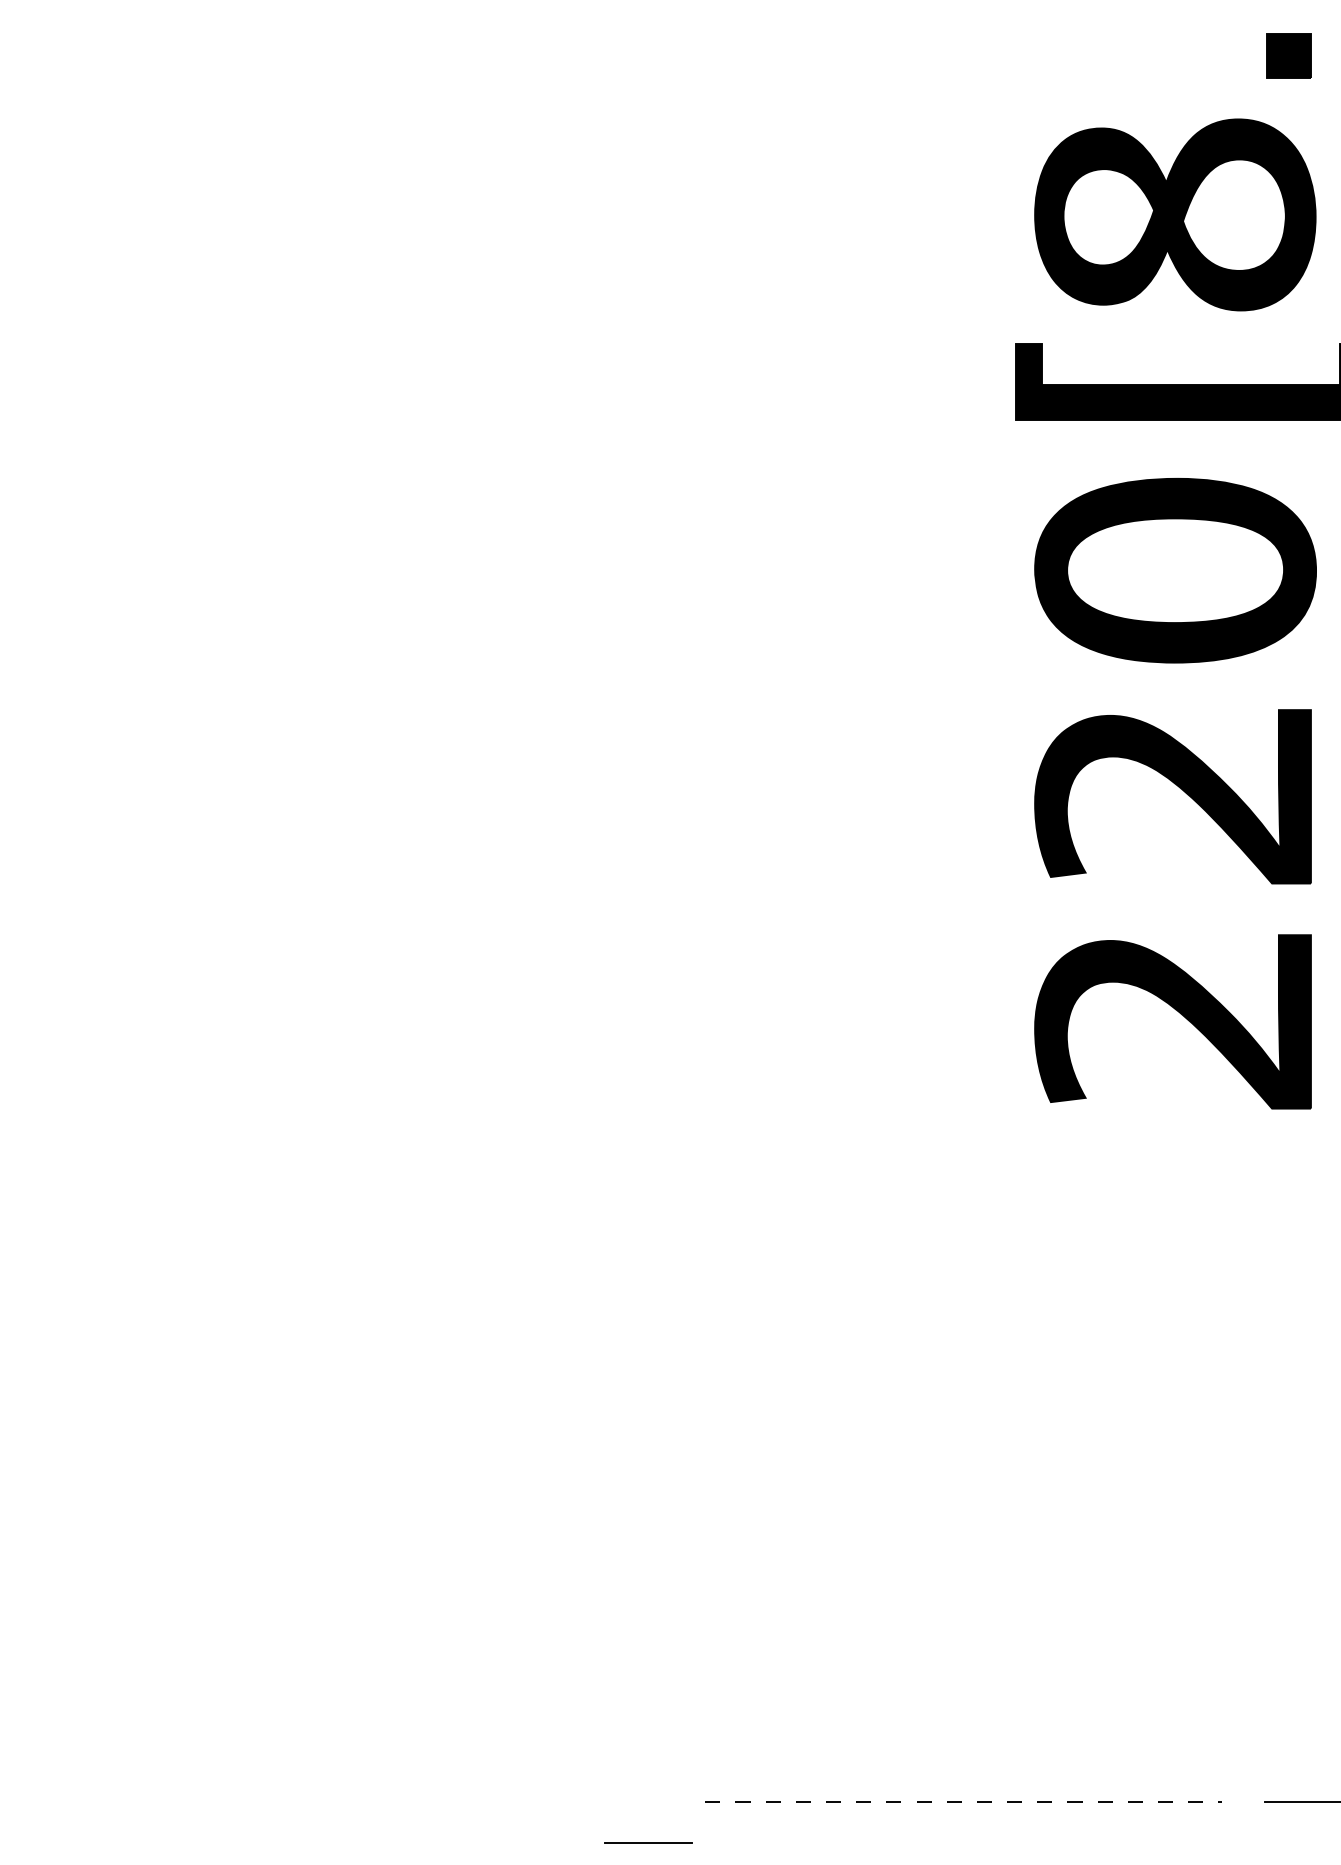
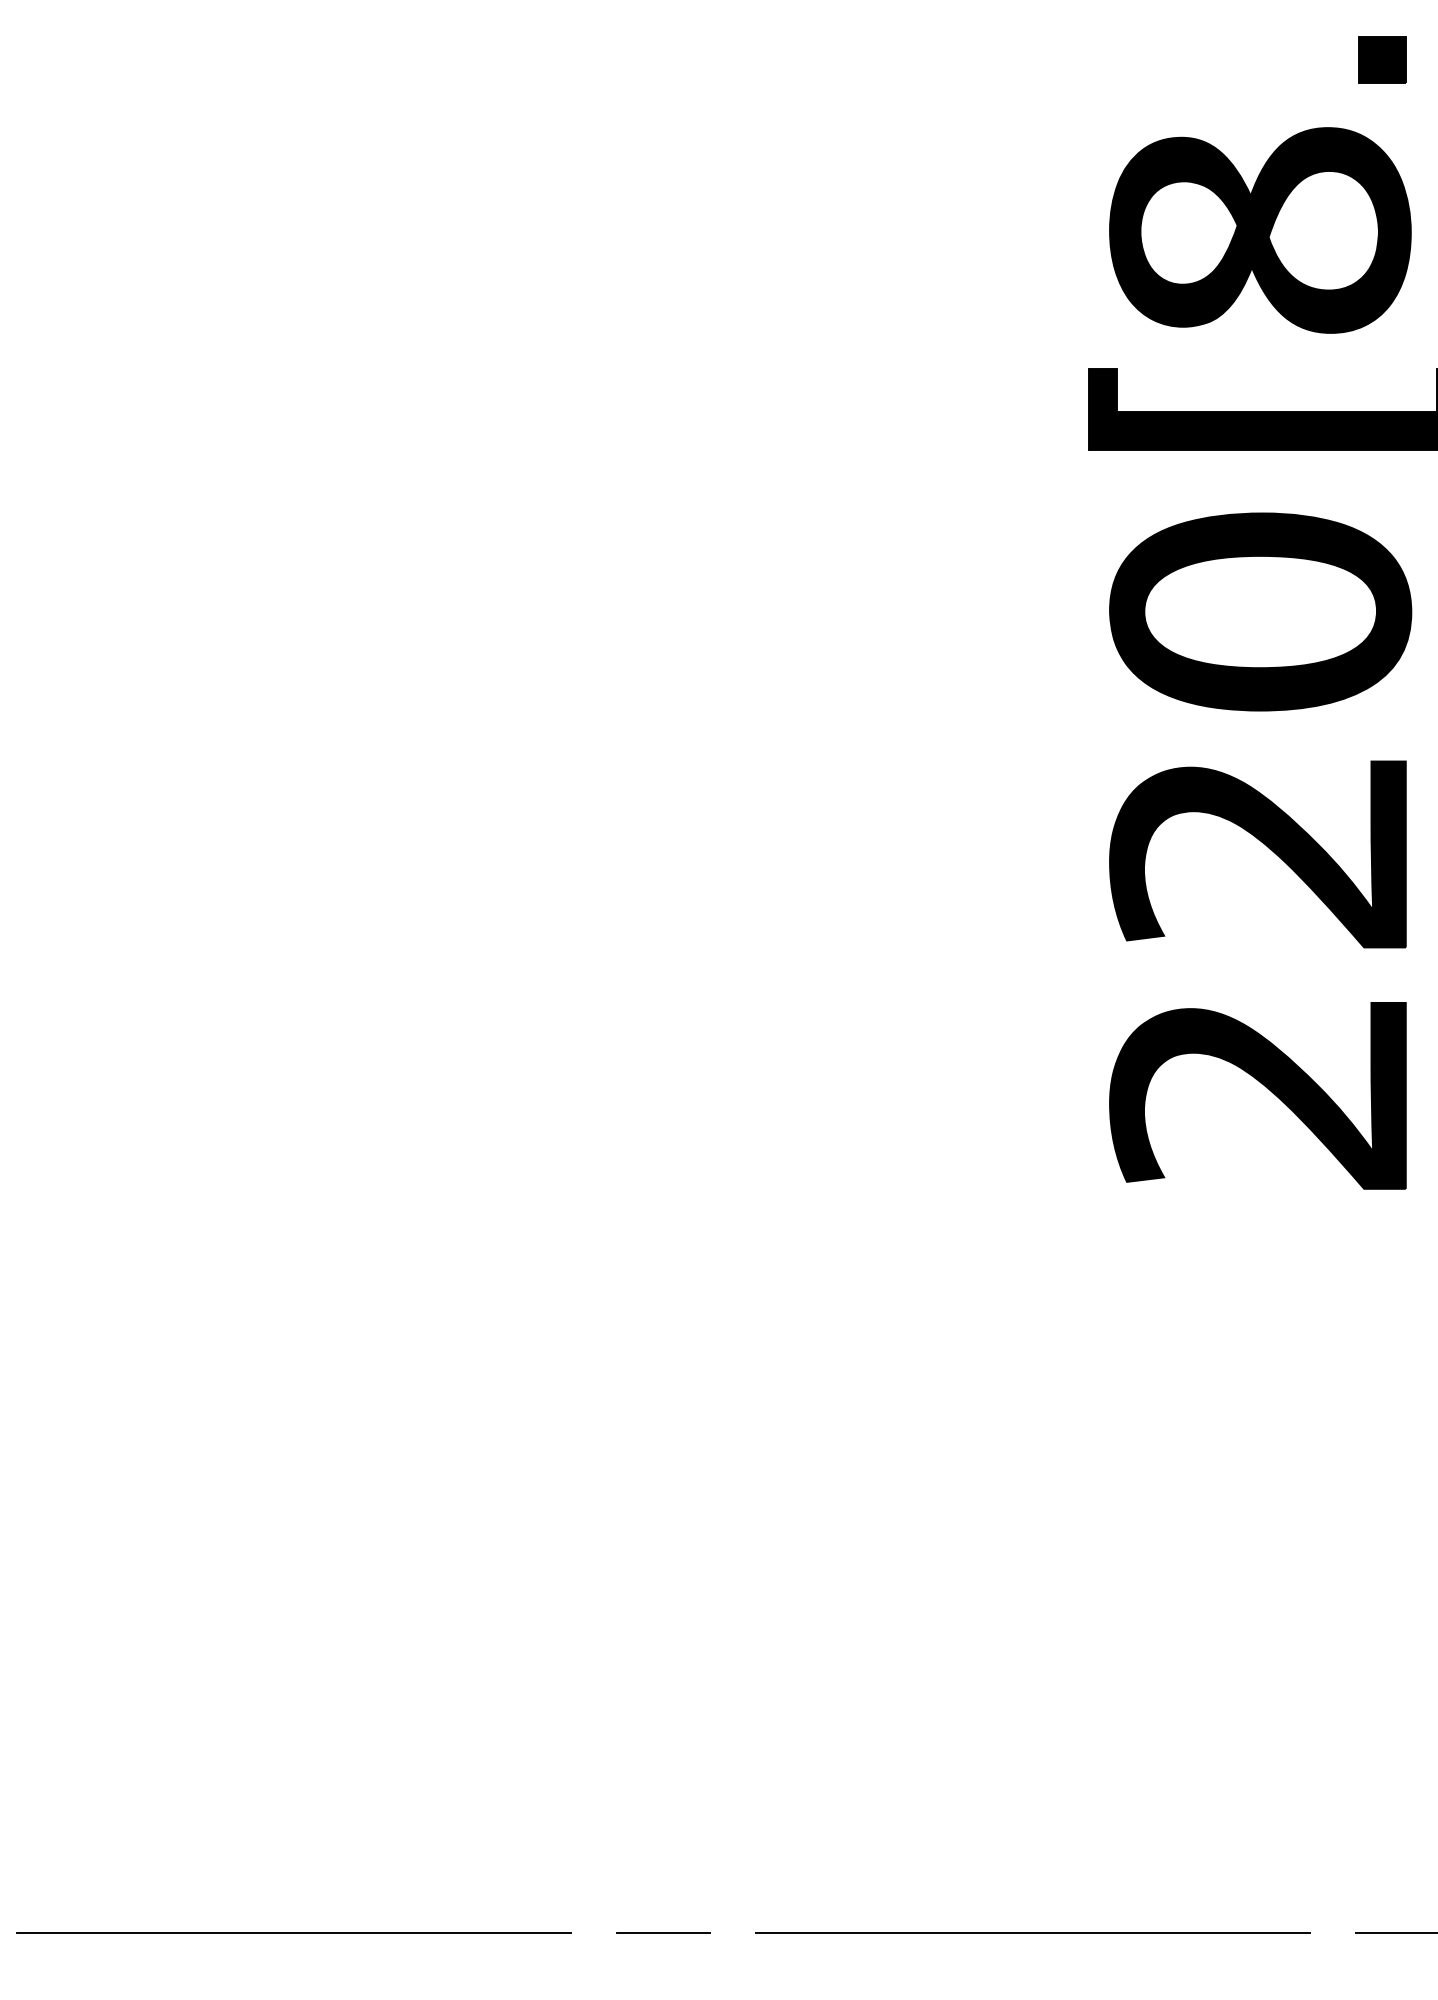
line: (273, 1802) -> (293, 1932), added
line: (963, 1802) -> (1033, 1932), dashed -> solid
line: (648, 1842) -> (663, 1931), moved

